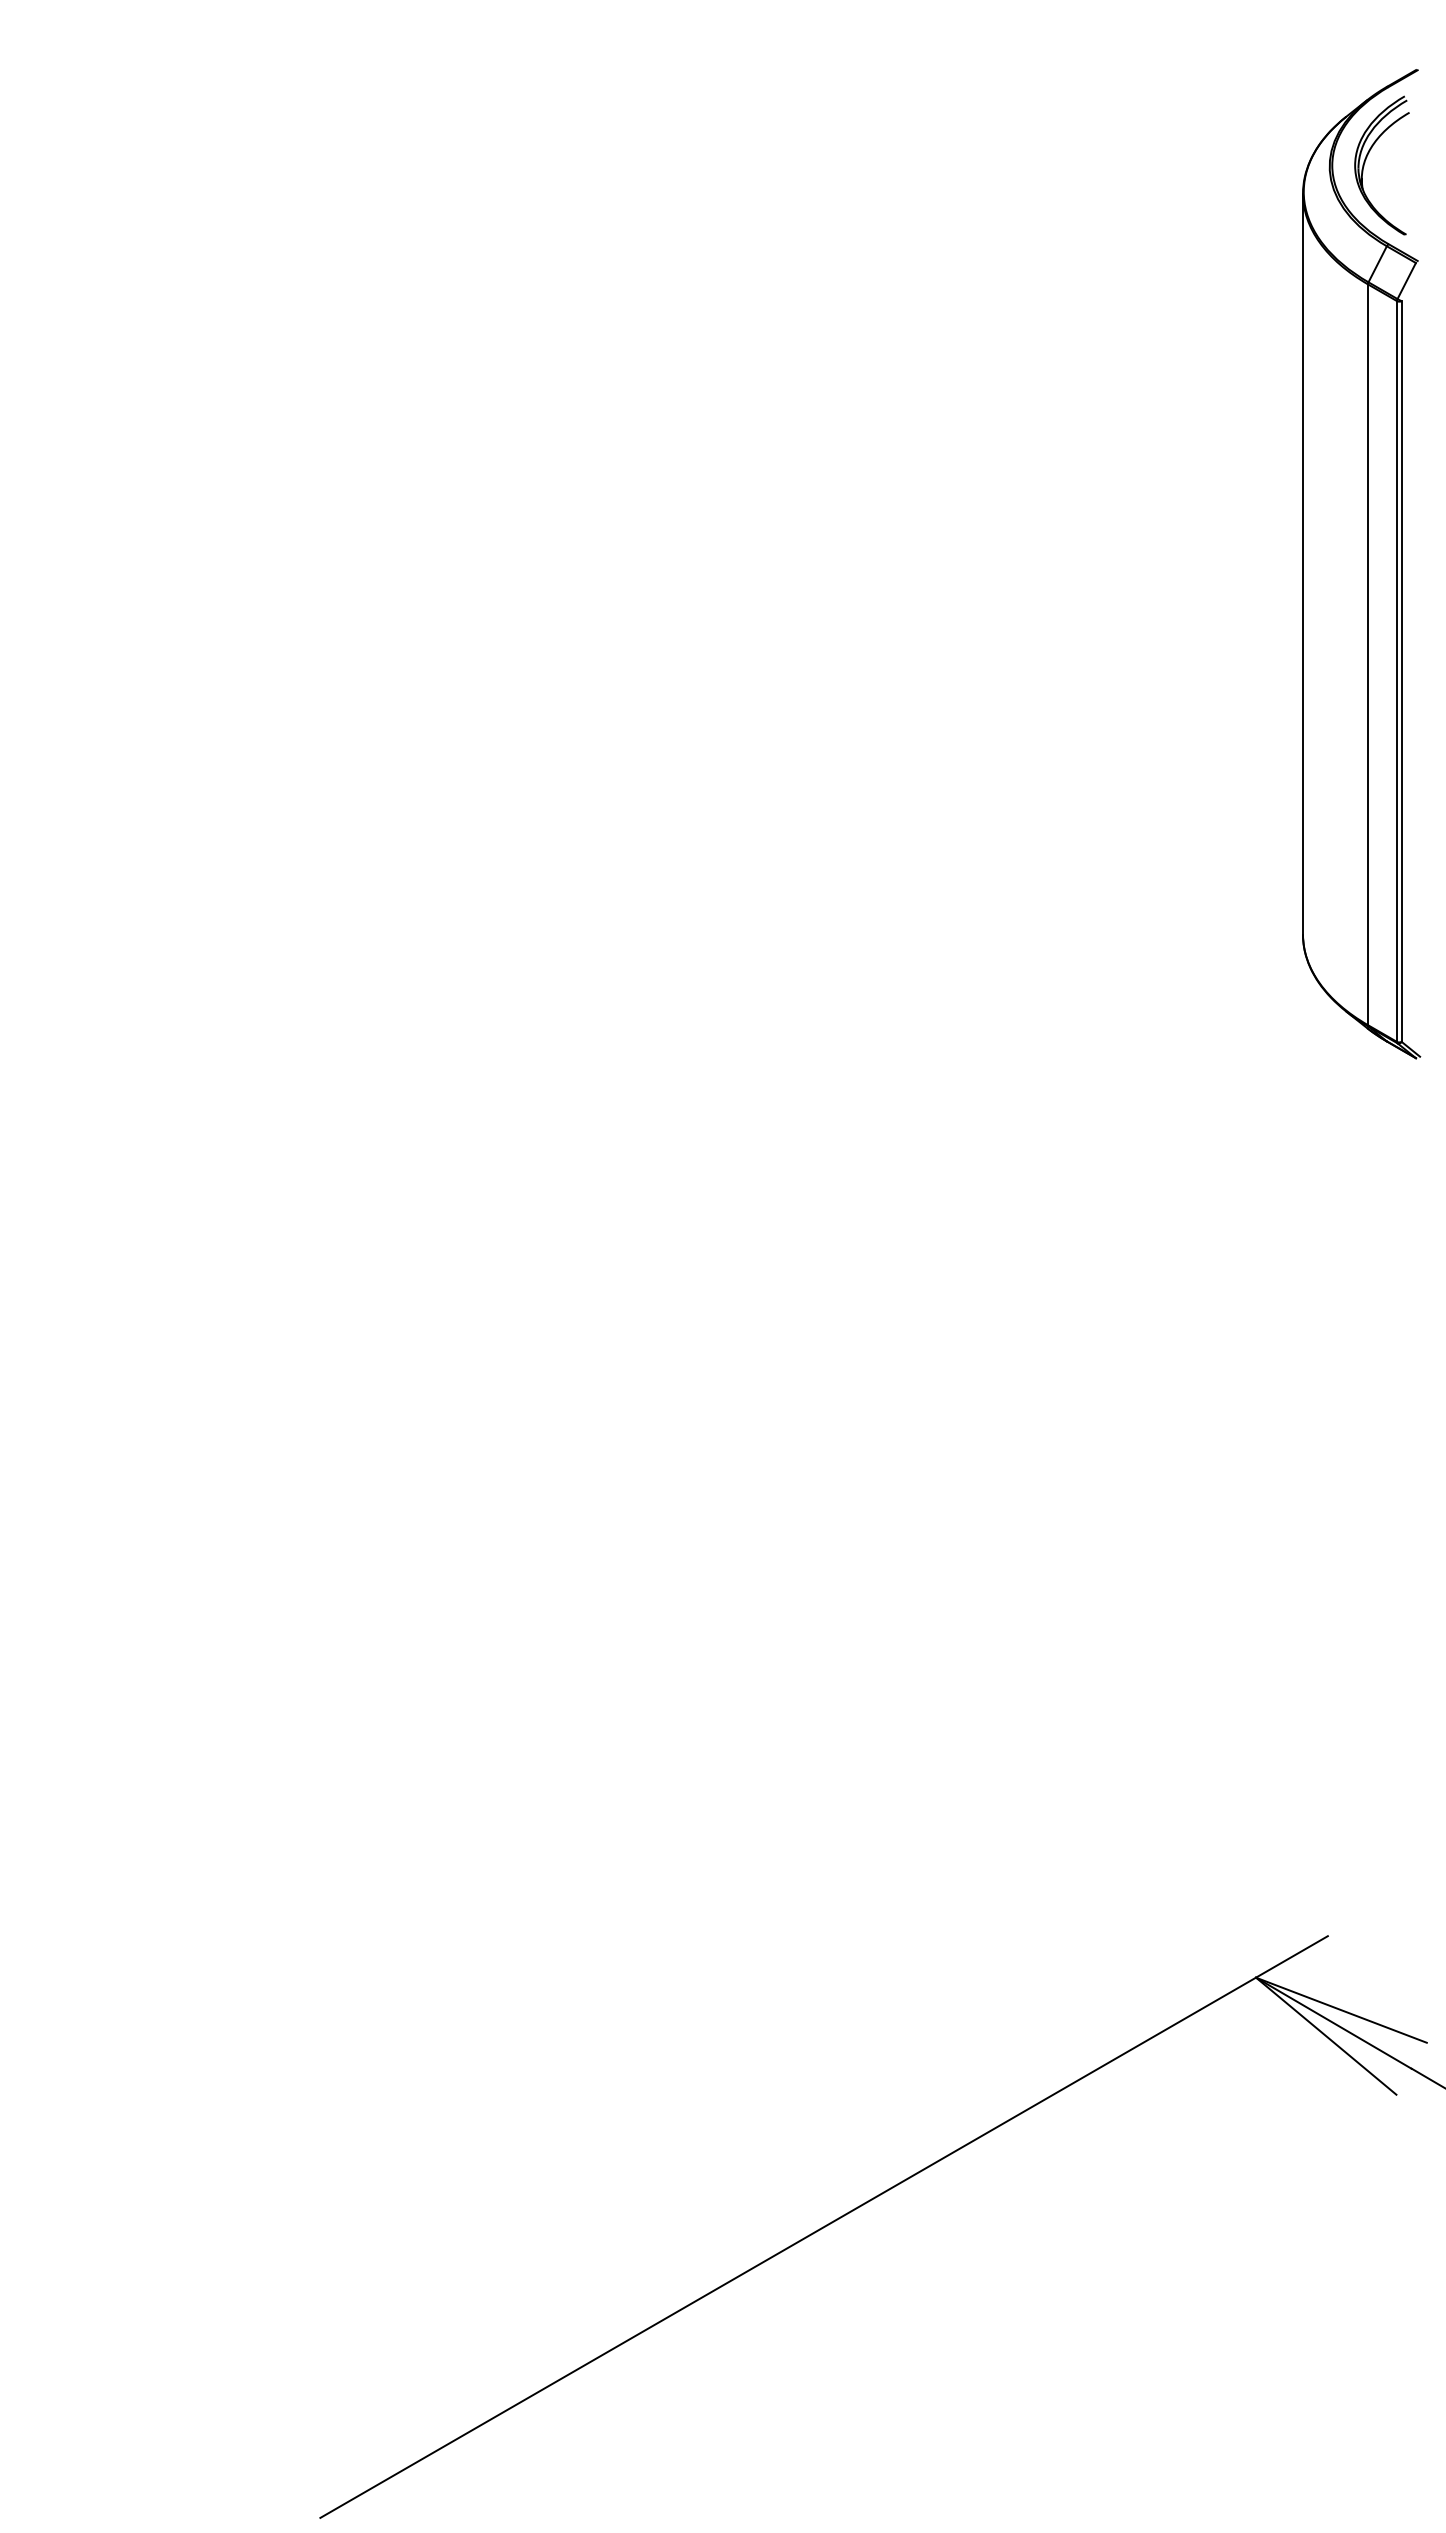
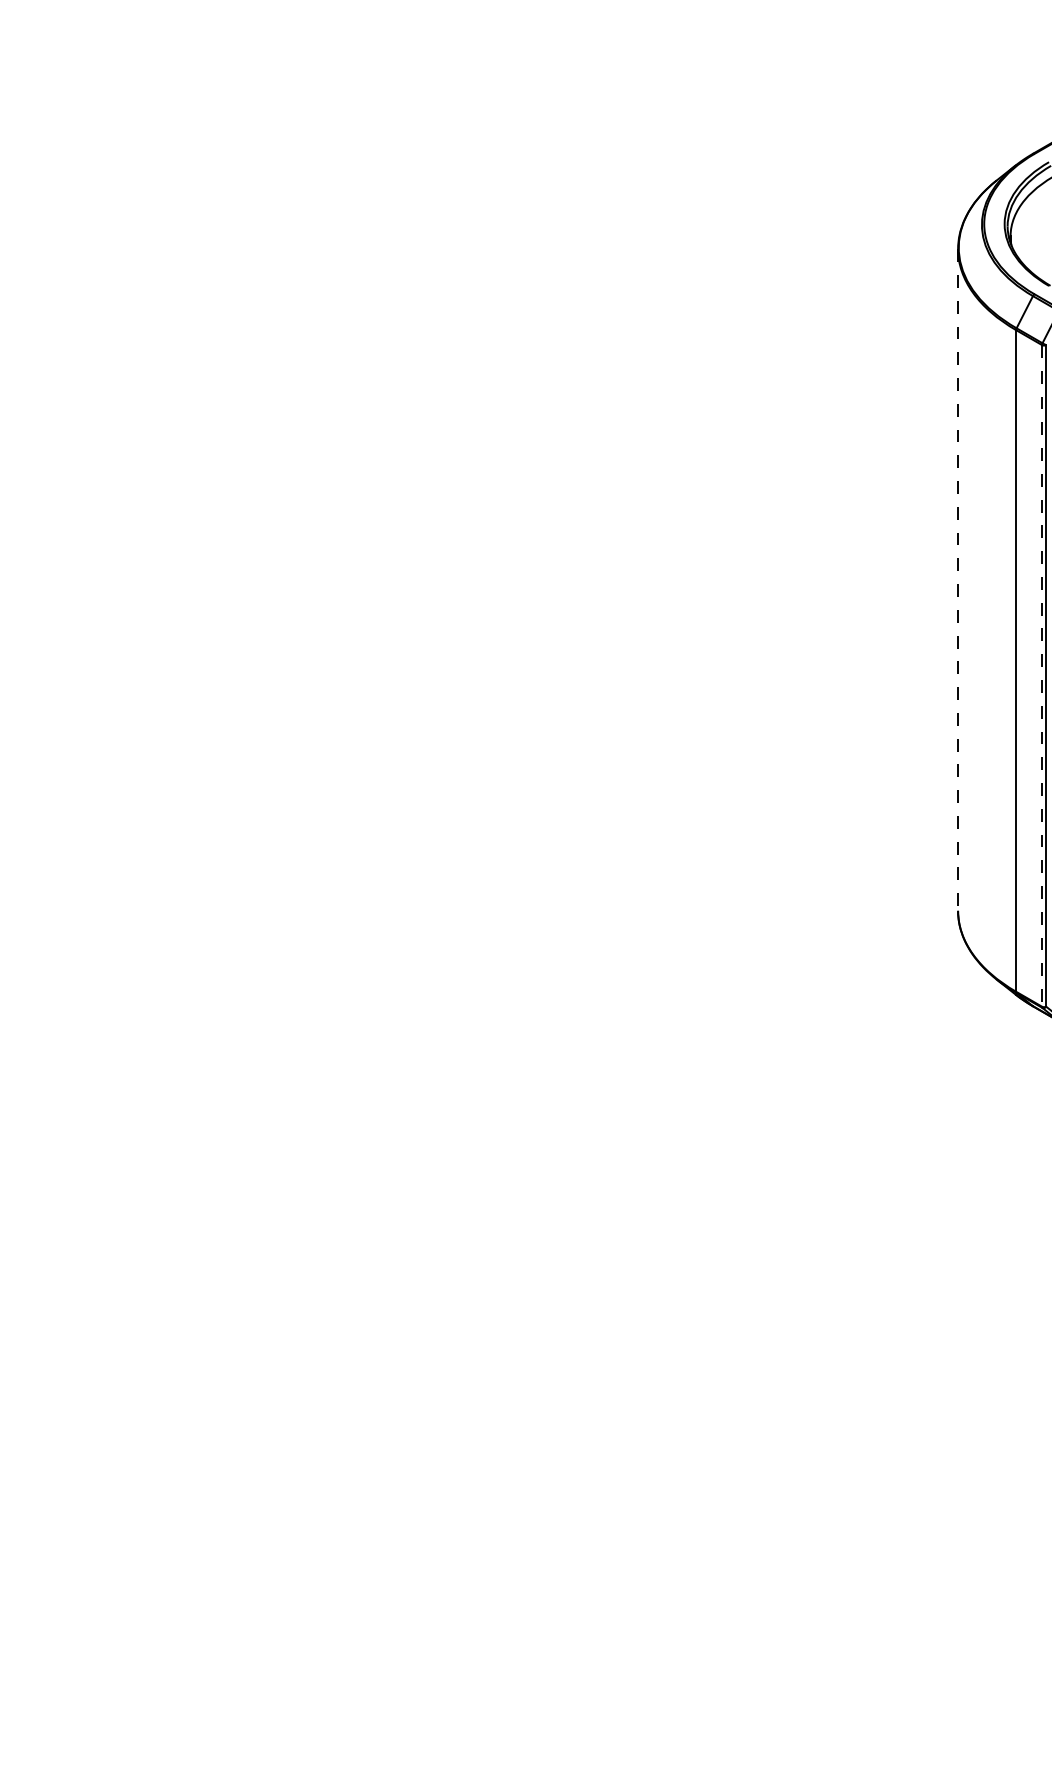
line: (1302, 564) -> (957, 580), solid -> dashed
line: (1397, 672) -> (1042, 676), solid -> dashed

